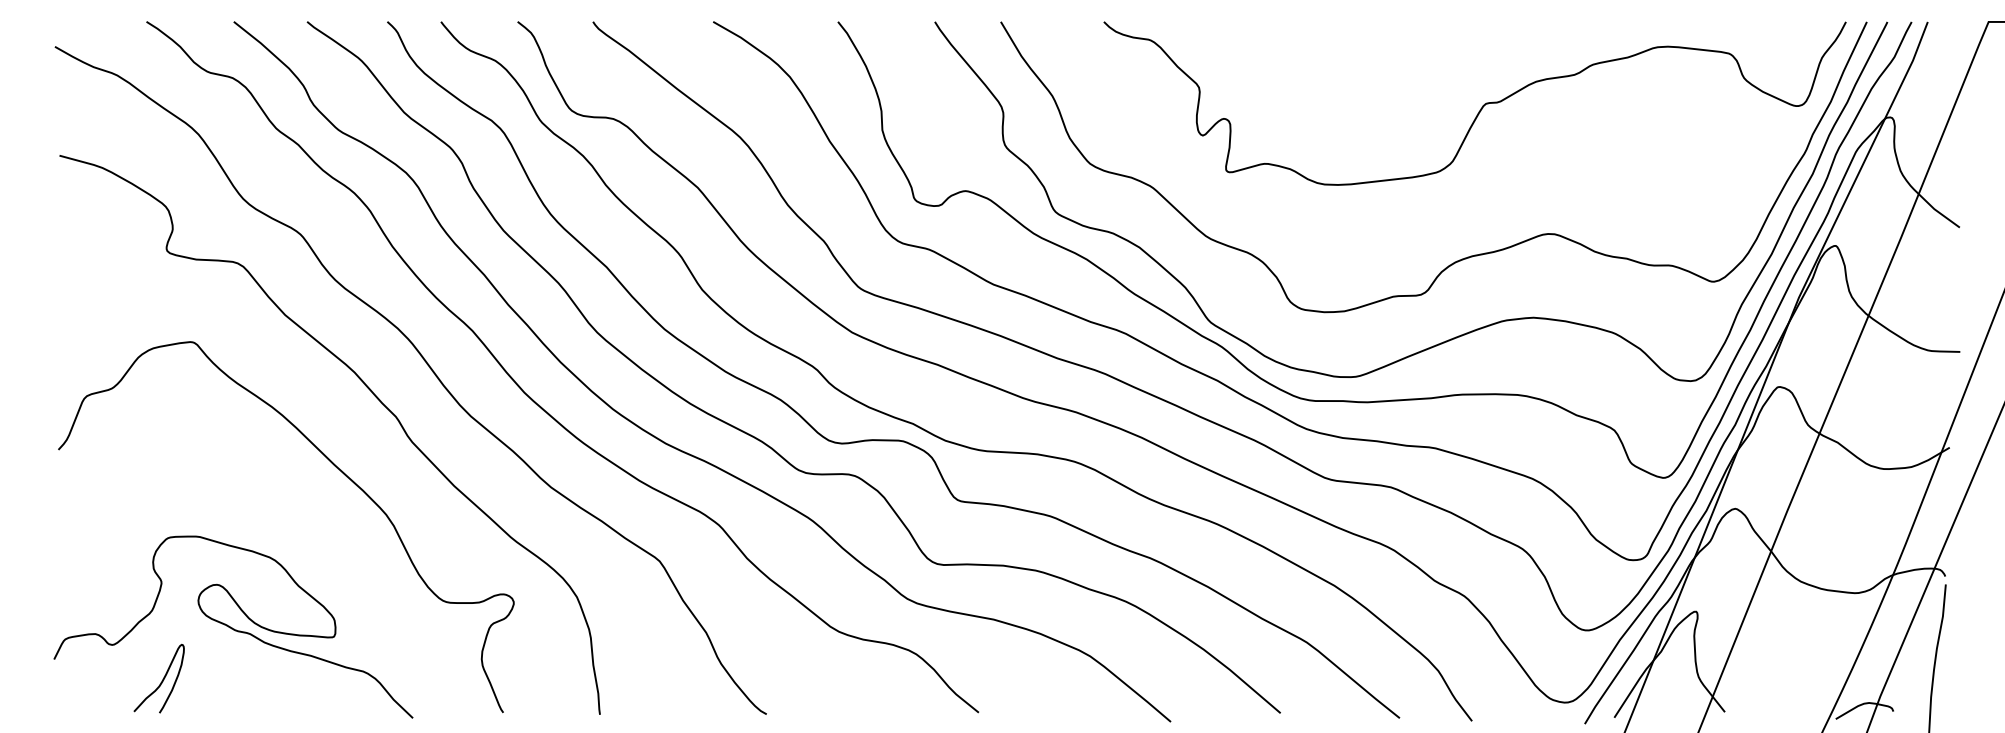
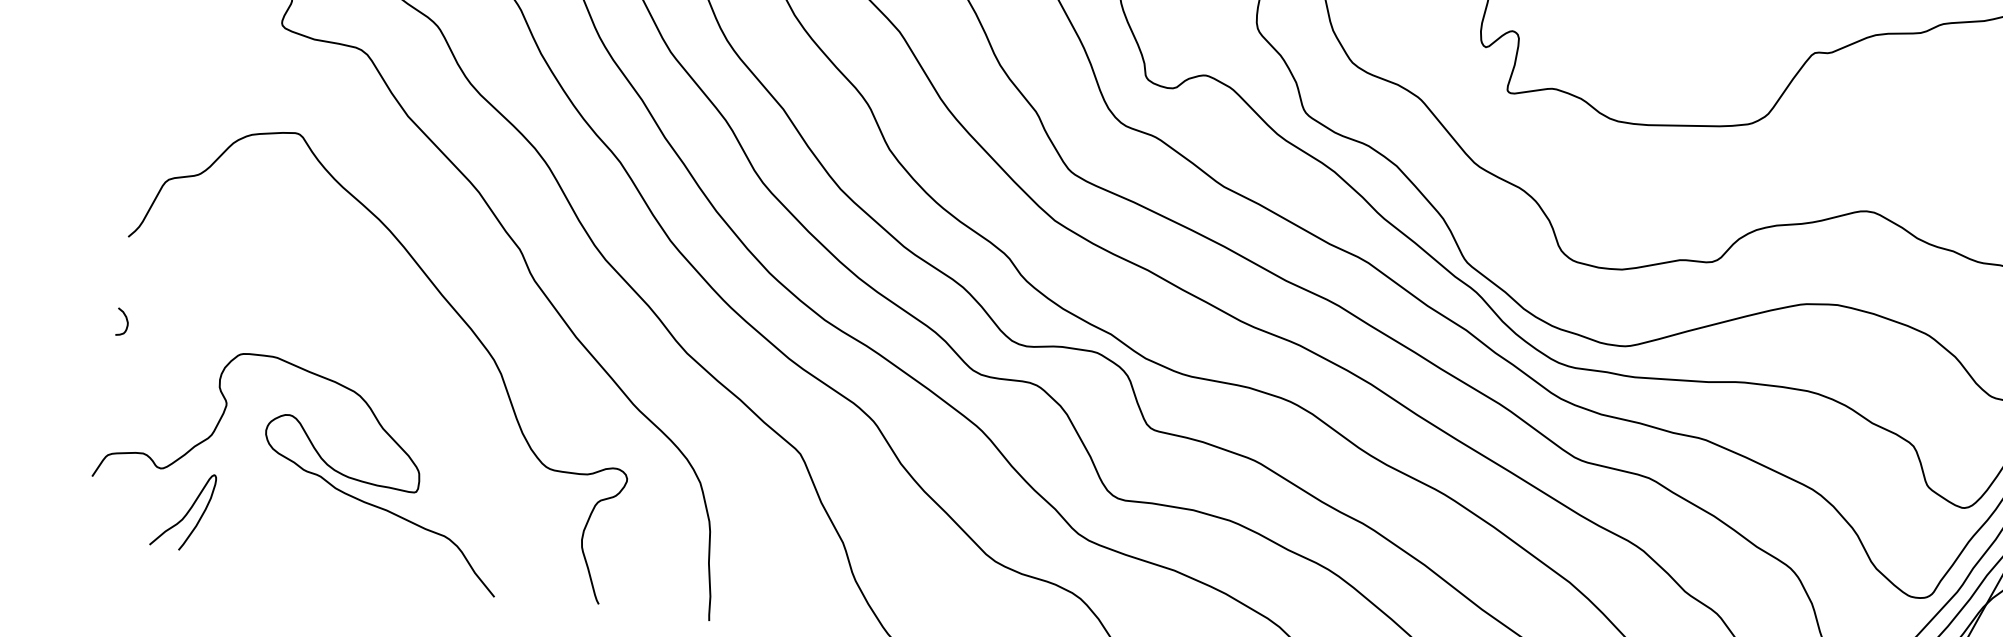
curve: (65, 521) -> (125, 320), added
curve: (161, 680) -> (185, 513), moved

